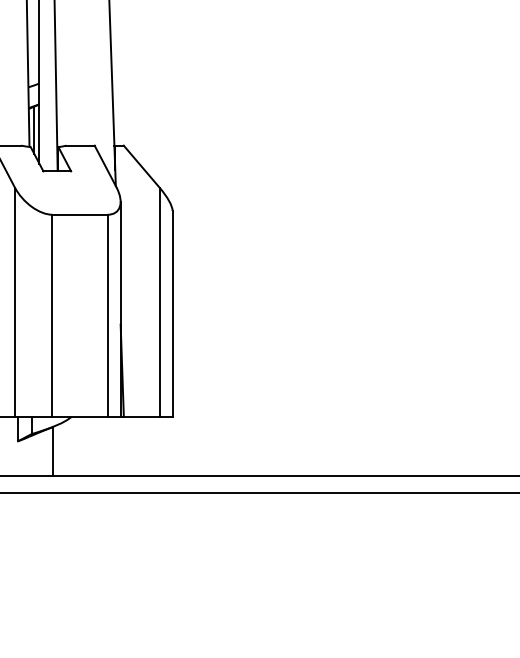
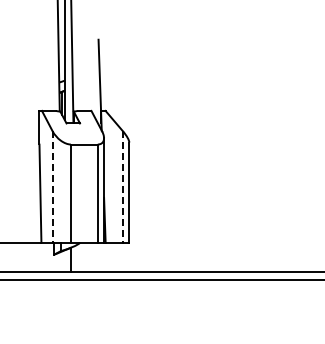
line: (14, 303) -> (52, 187), solid -> dashed
line: (160, 303) -> (123, 187), solid -> dashed

